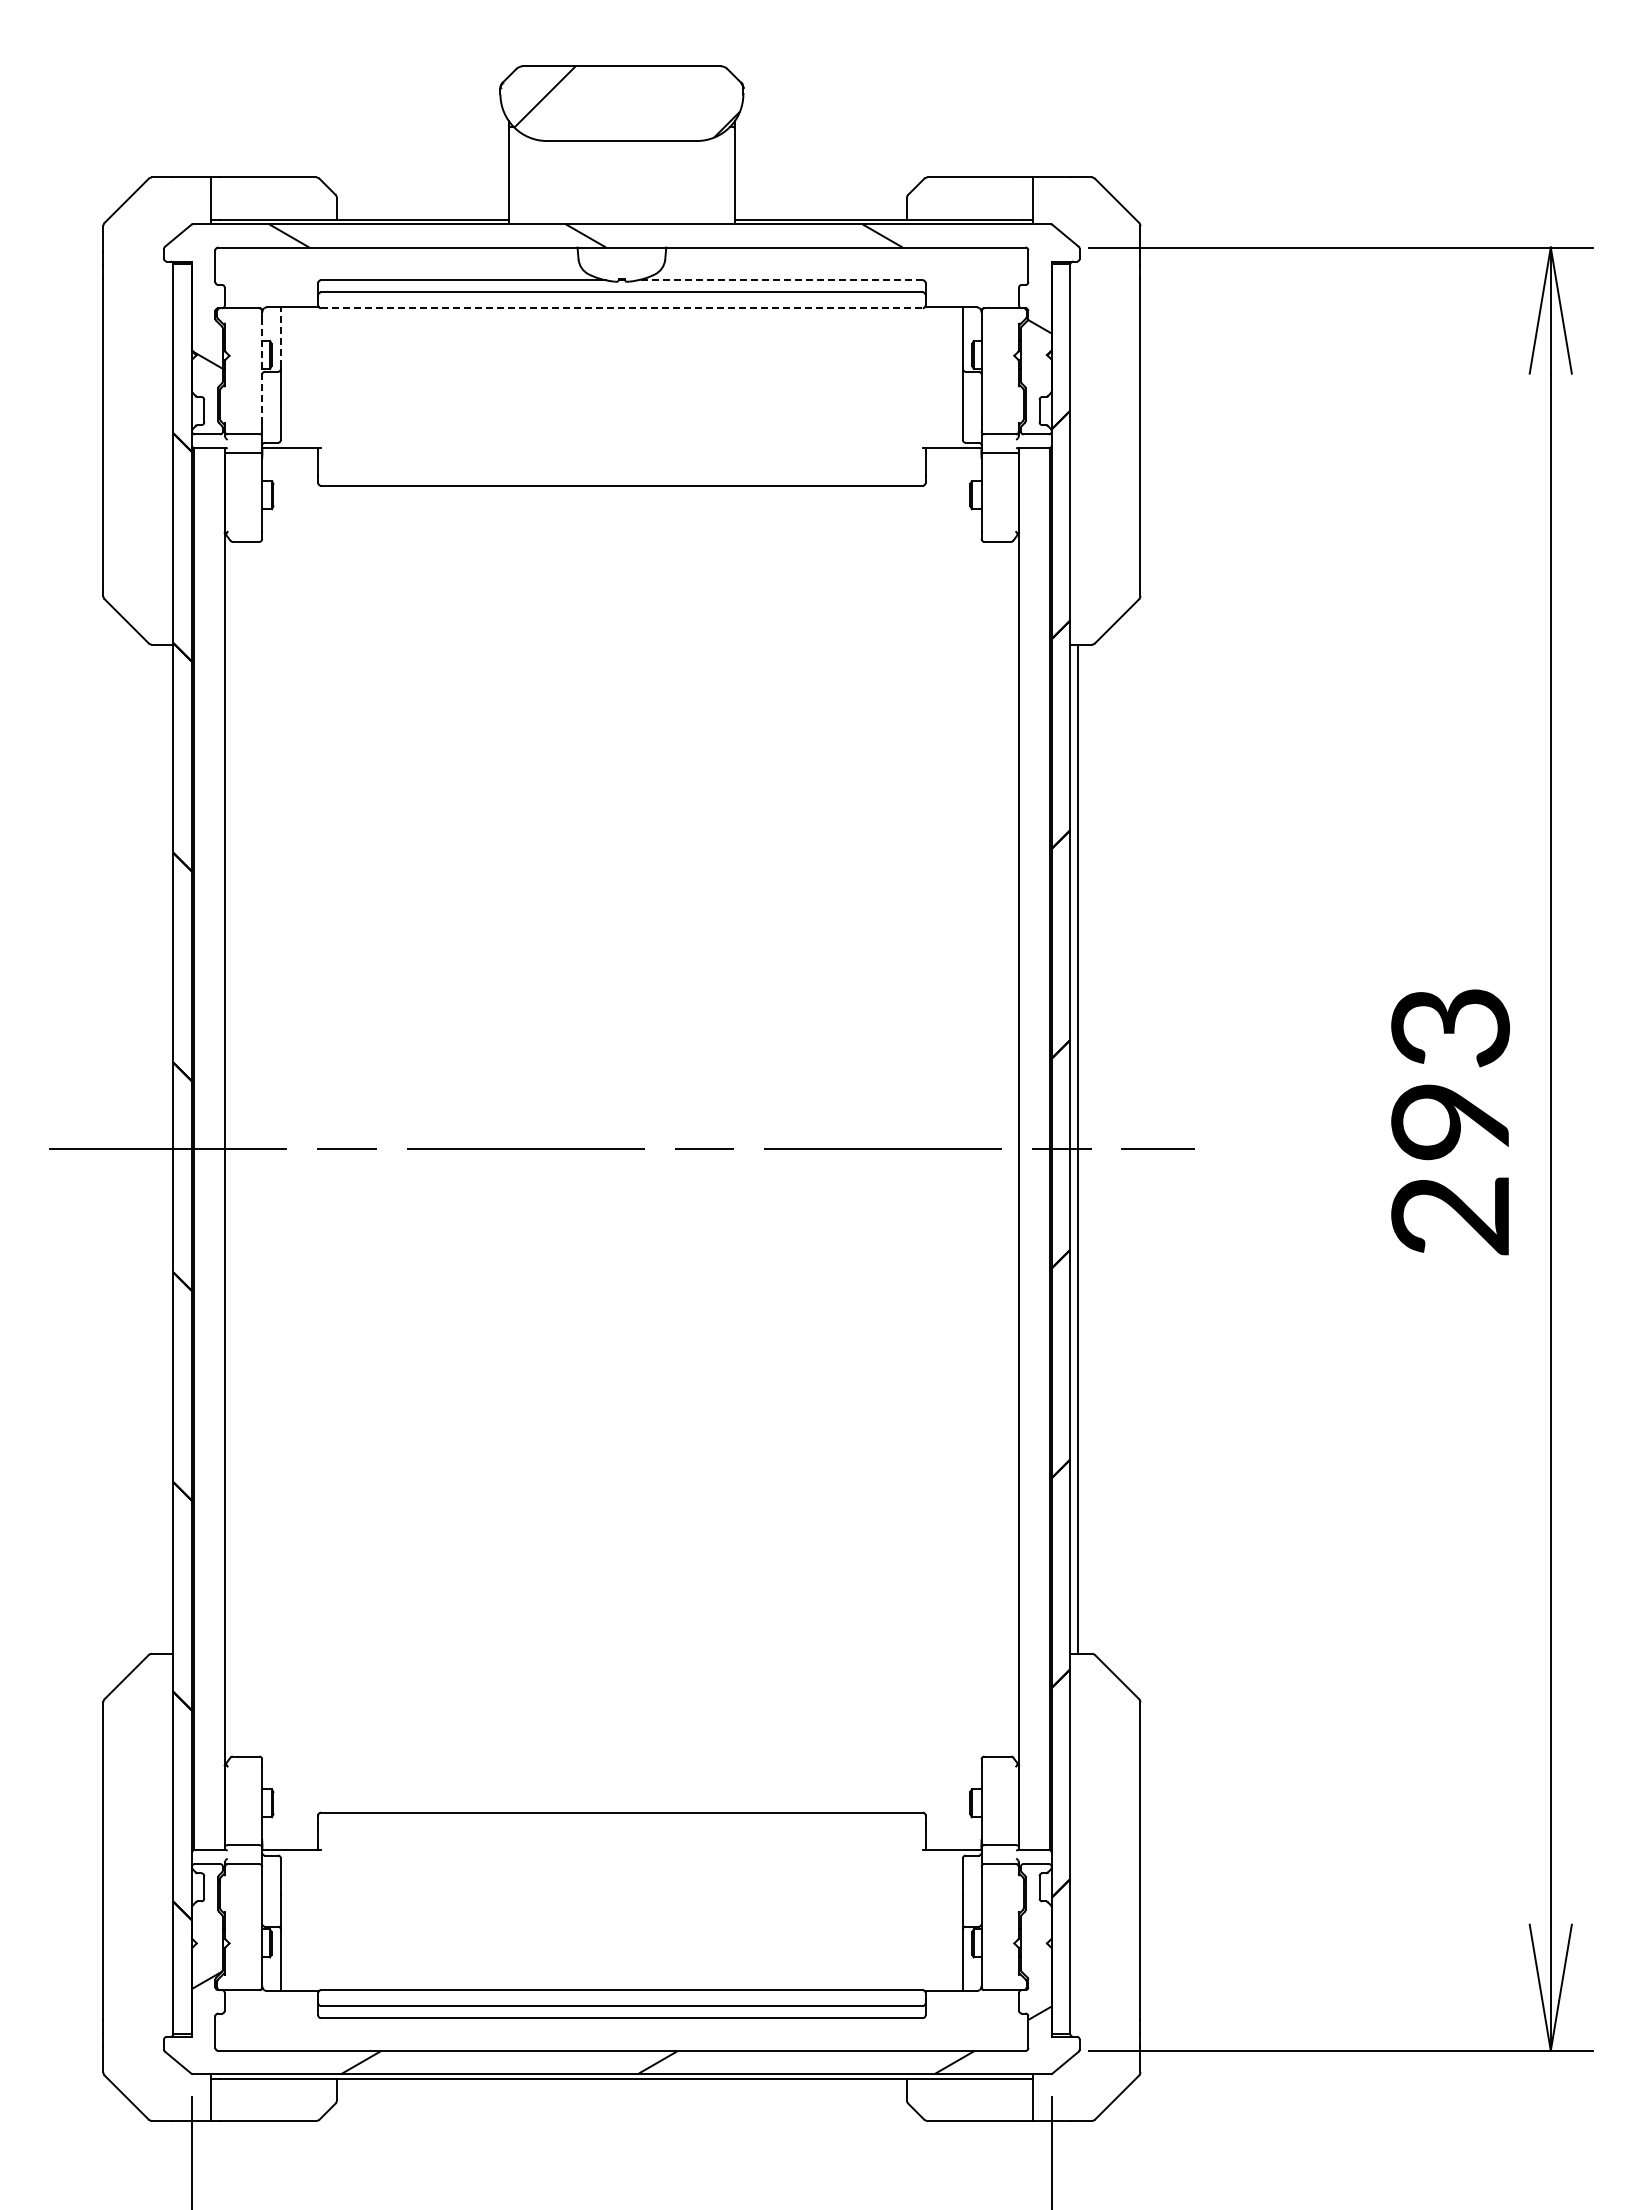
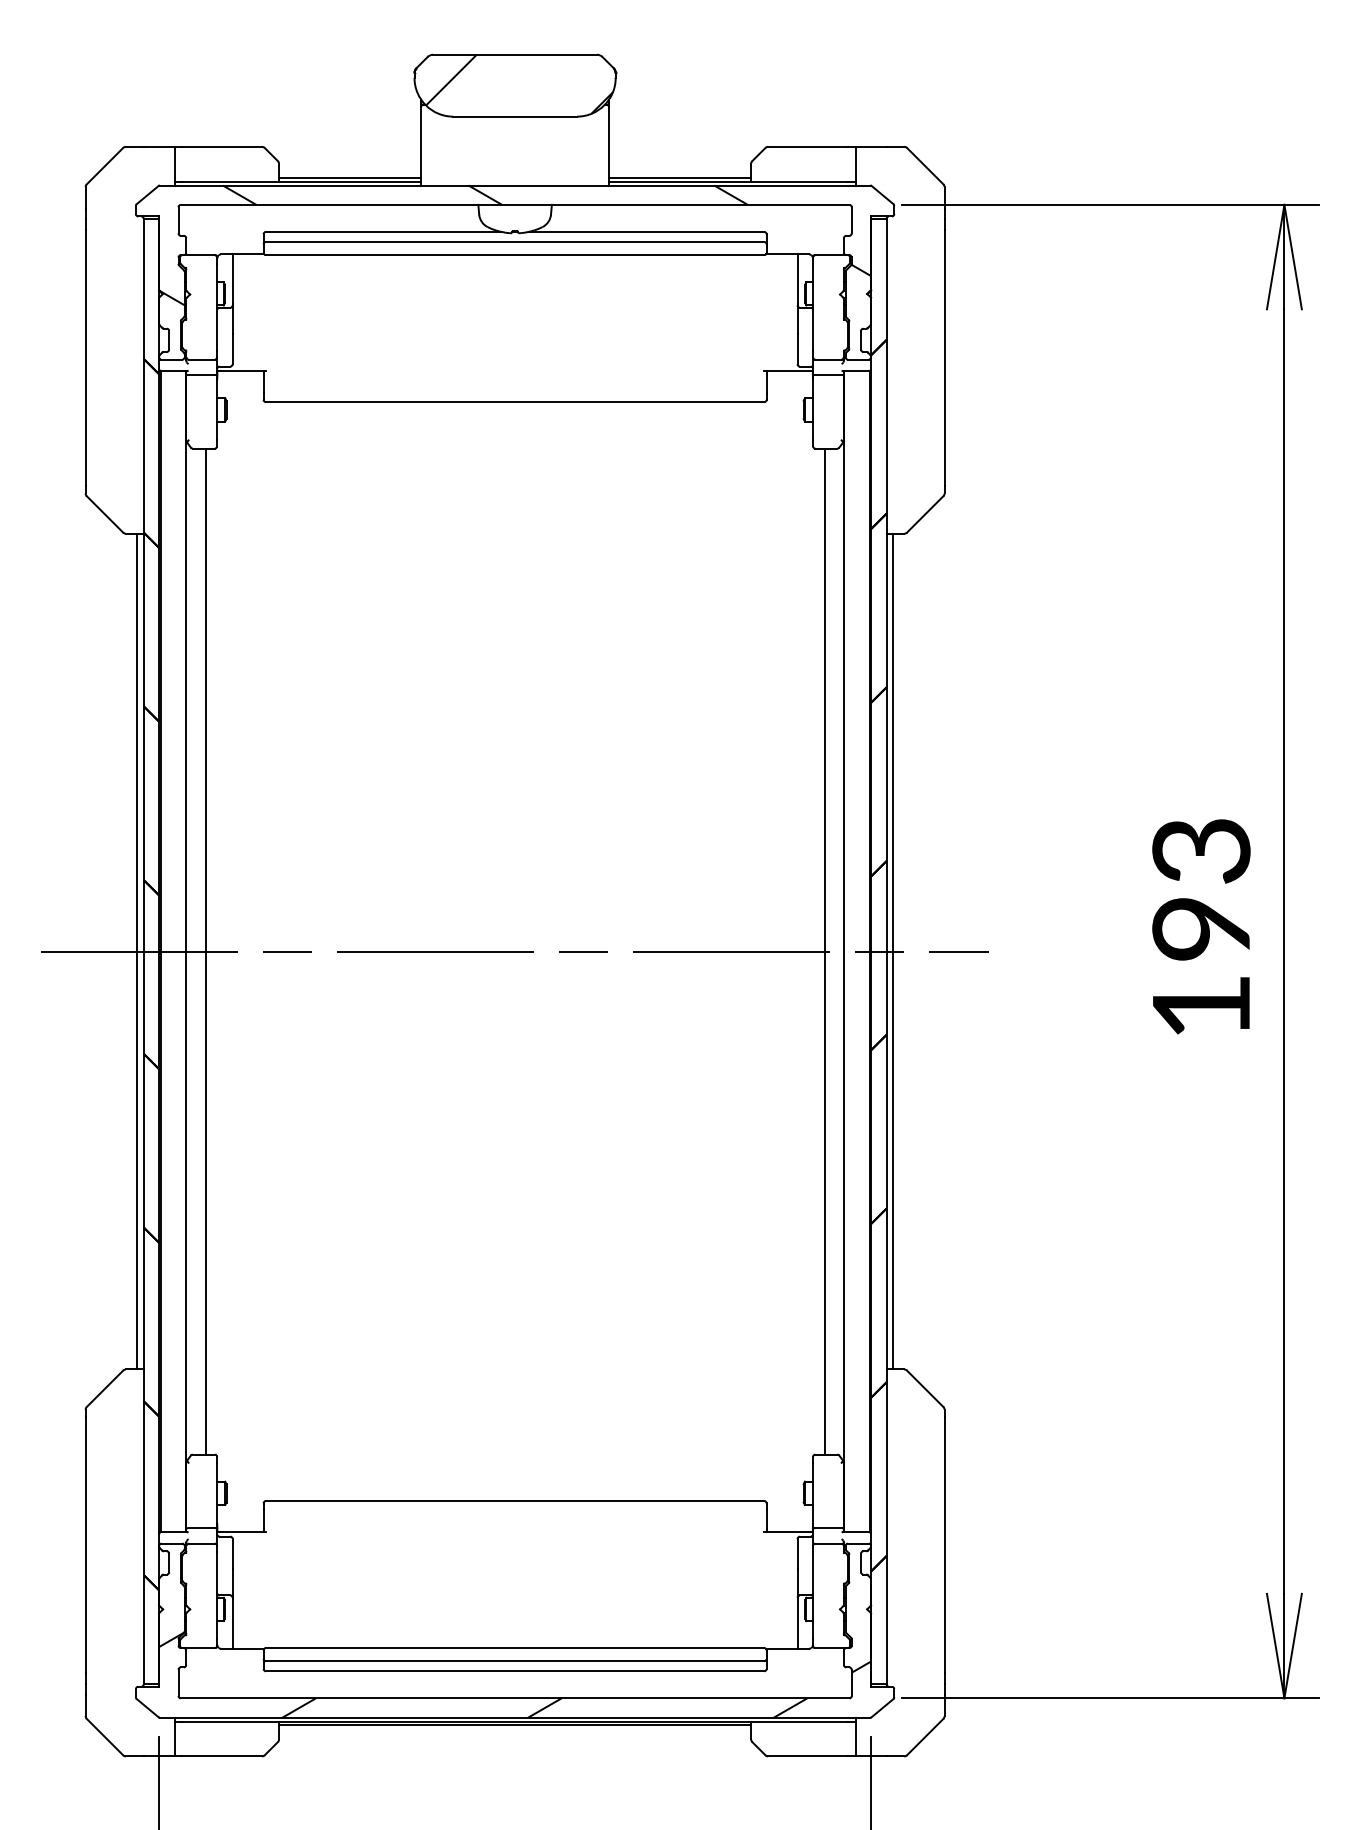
line: (422, 214) -> (349, 177), added
line: (820, 214) -> (679, 177), added
line: (779, 280) -> (645, 232), dashed -> solid
line: (621, 308) -> (514, 255), dashed -> solid
line: (280, 337) -> (232, 279), dashed -> solid
line: (262, 371) -> (217, 307), dashed -> solid
line: (165, 1148) -> (137, 951), added
line: (248, 1148) -> (205, 951), added
line: (995, 1148) -> (824, 951), added
text: (1449, 1216) -> (1200, 1007), 293 -> 193
line: (621, 2083) -> (514, 1725), added

